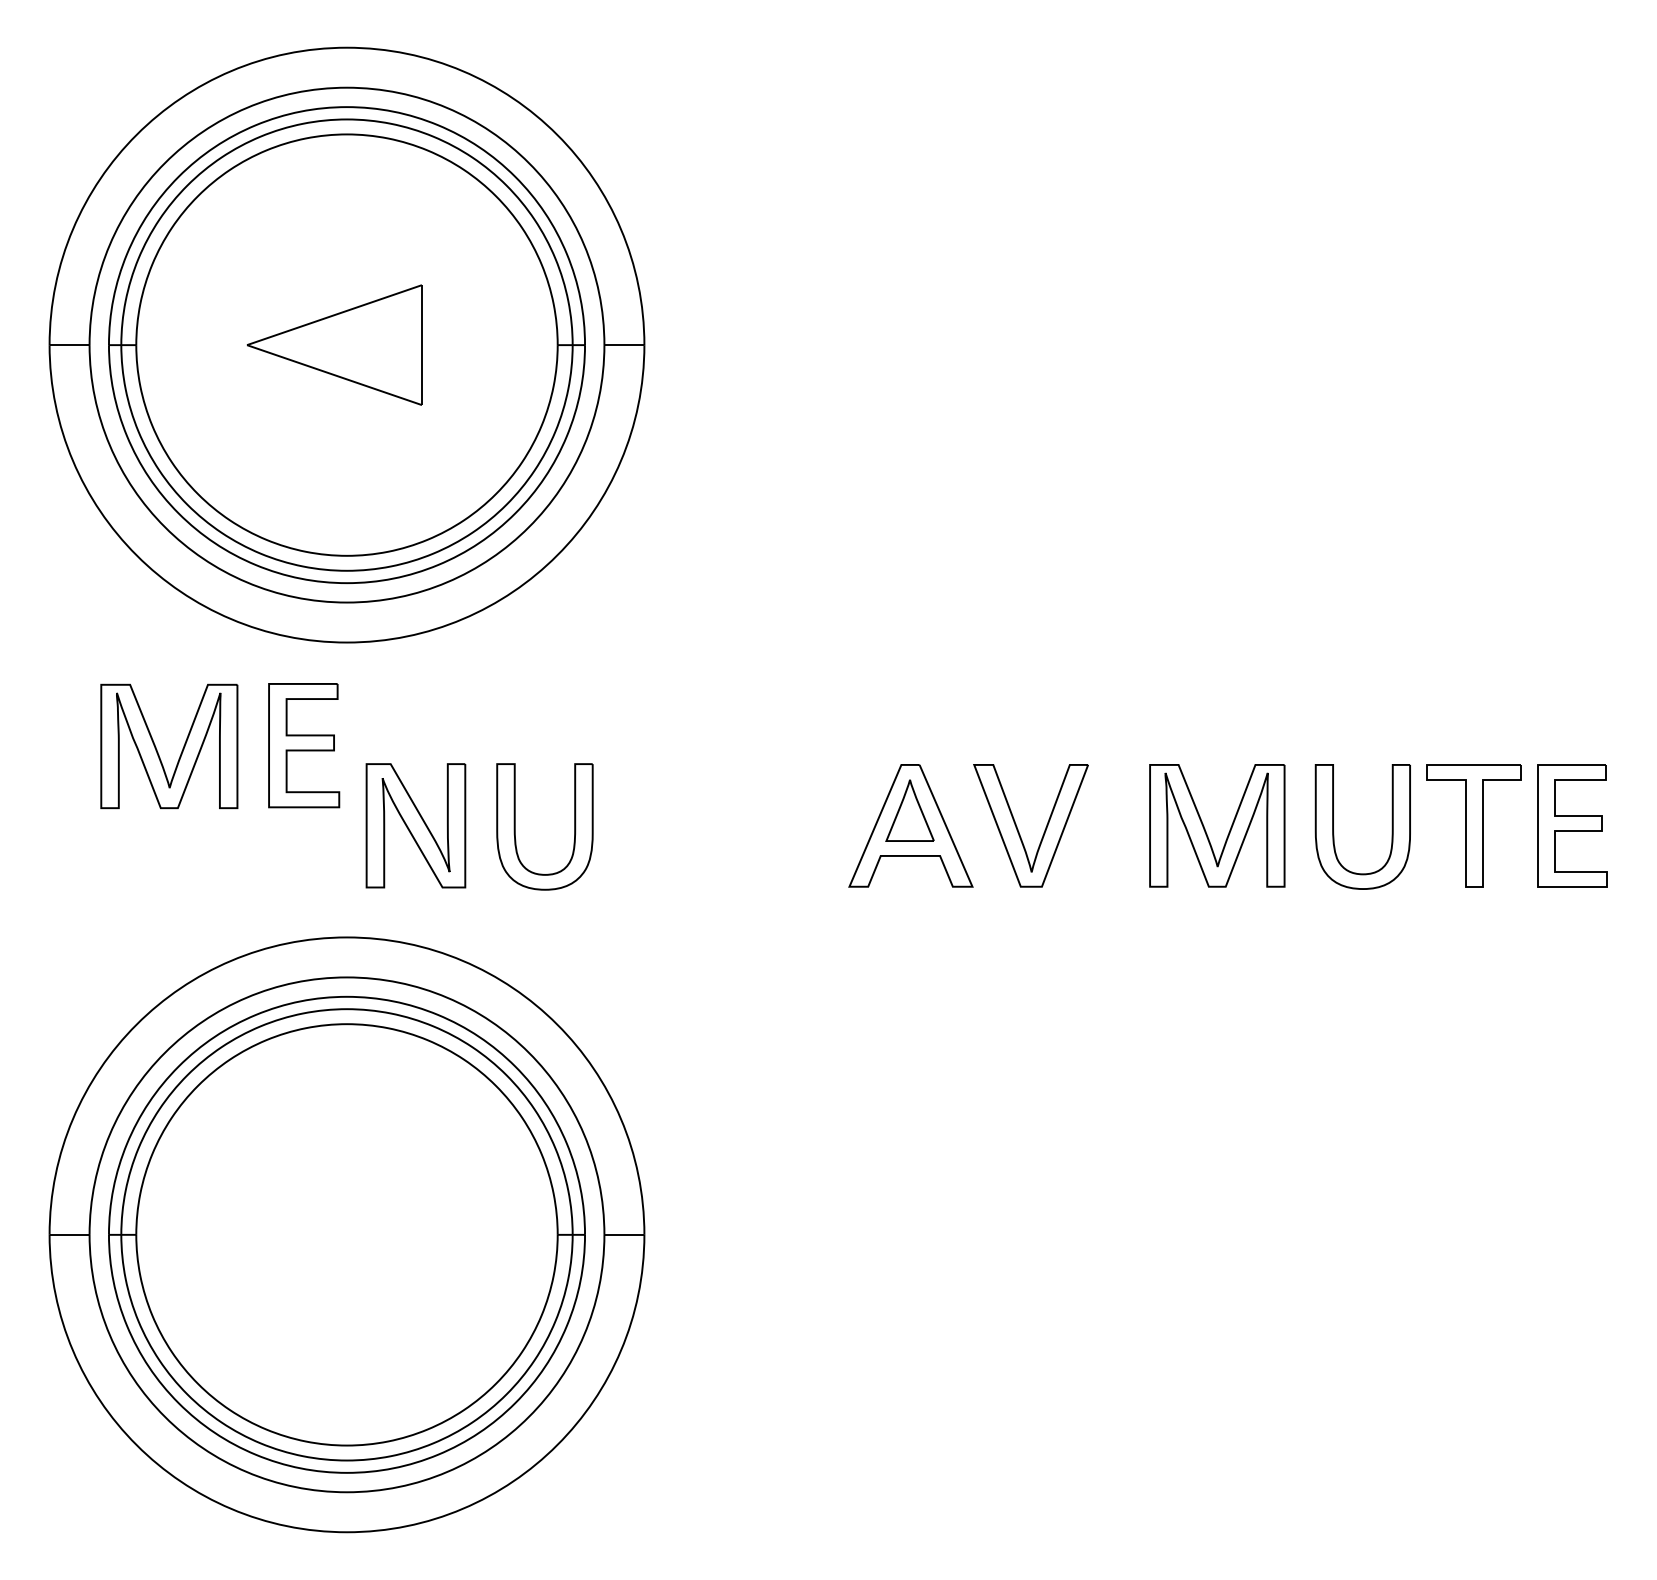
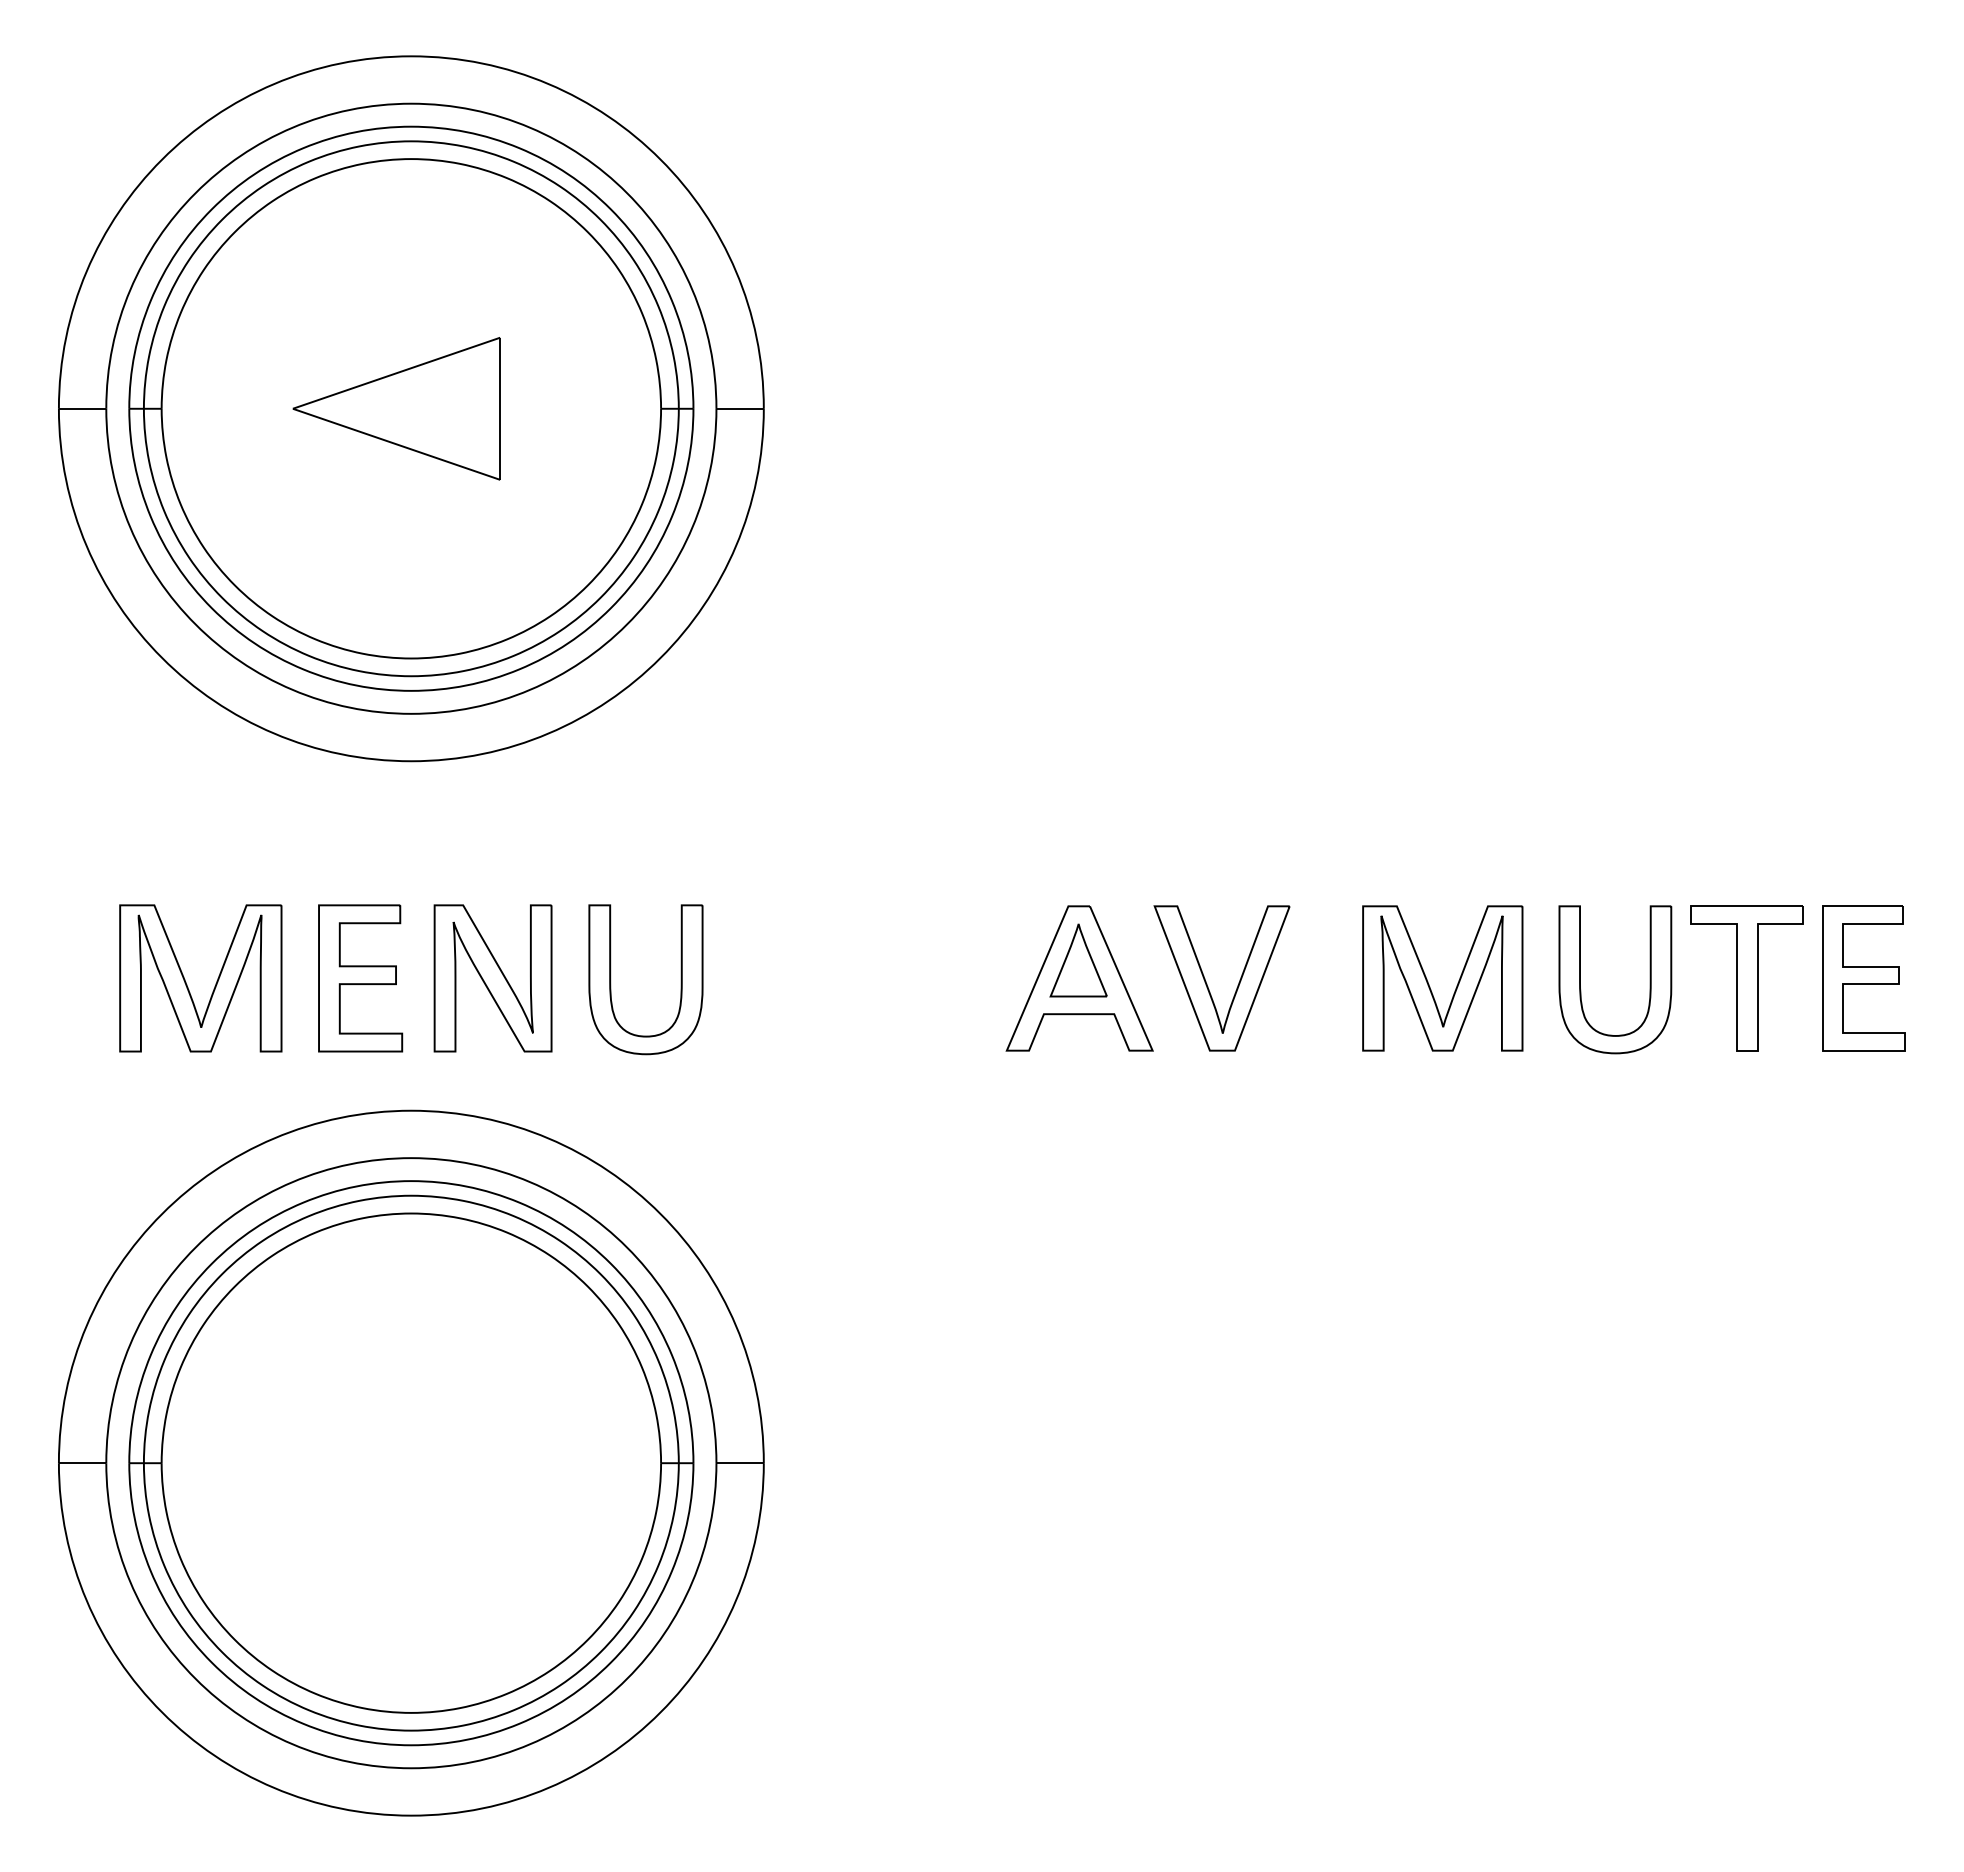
part: (304, 745) -> (360, 978), moved
part: (158, 751) -> (187, 984), moved

